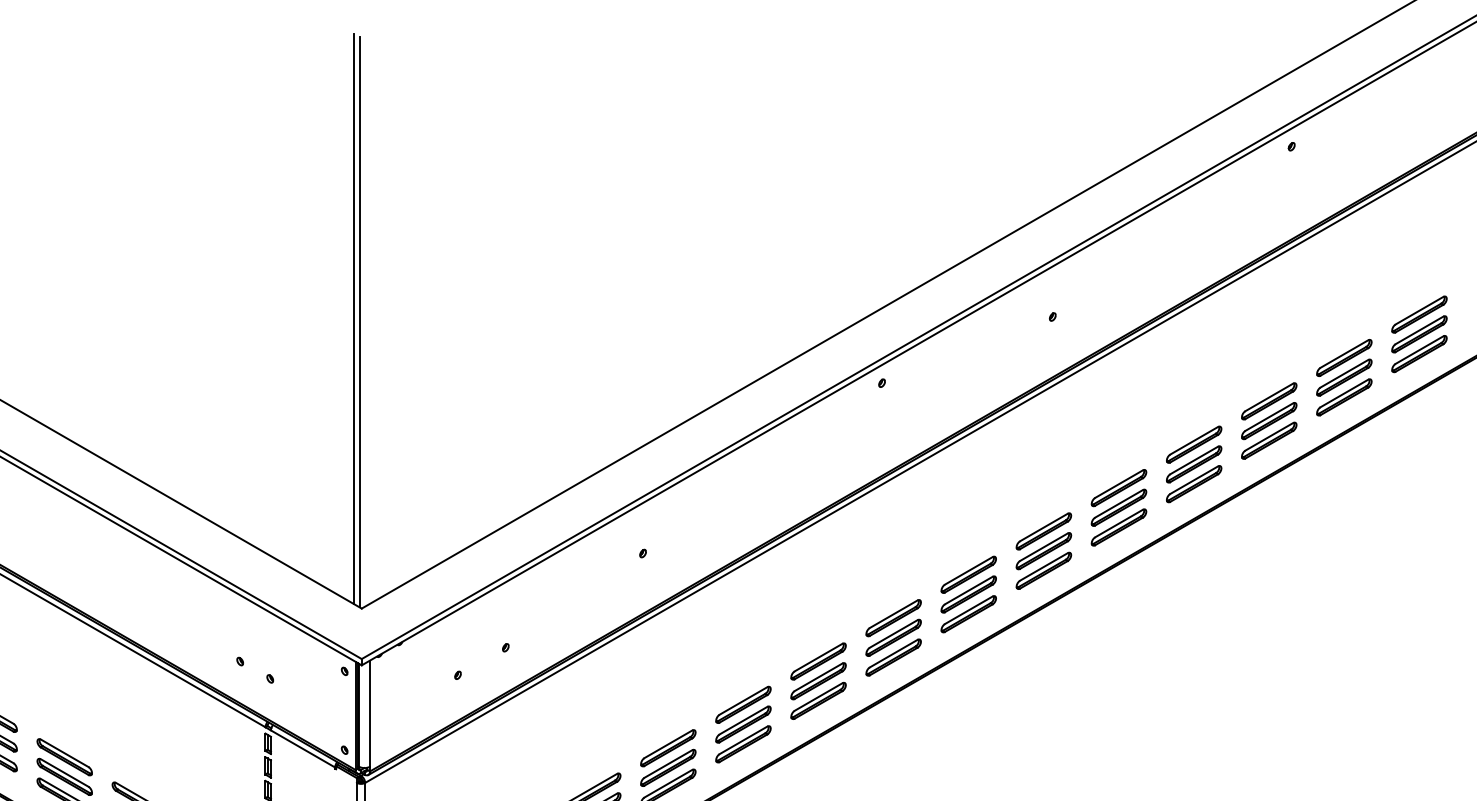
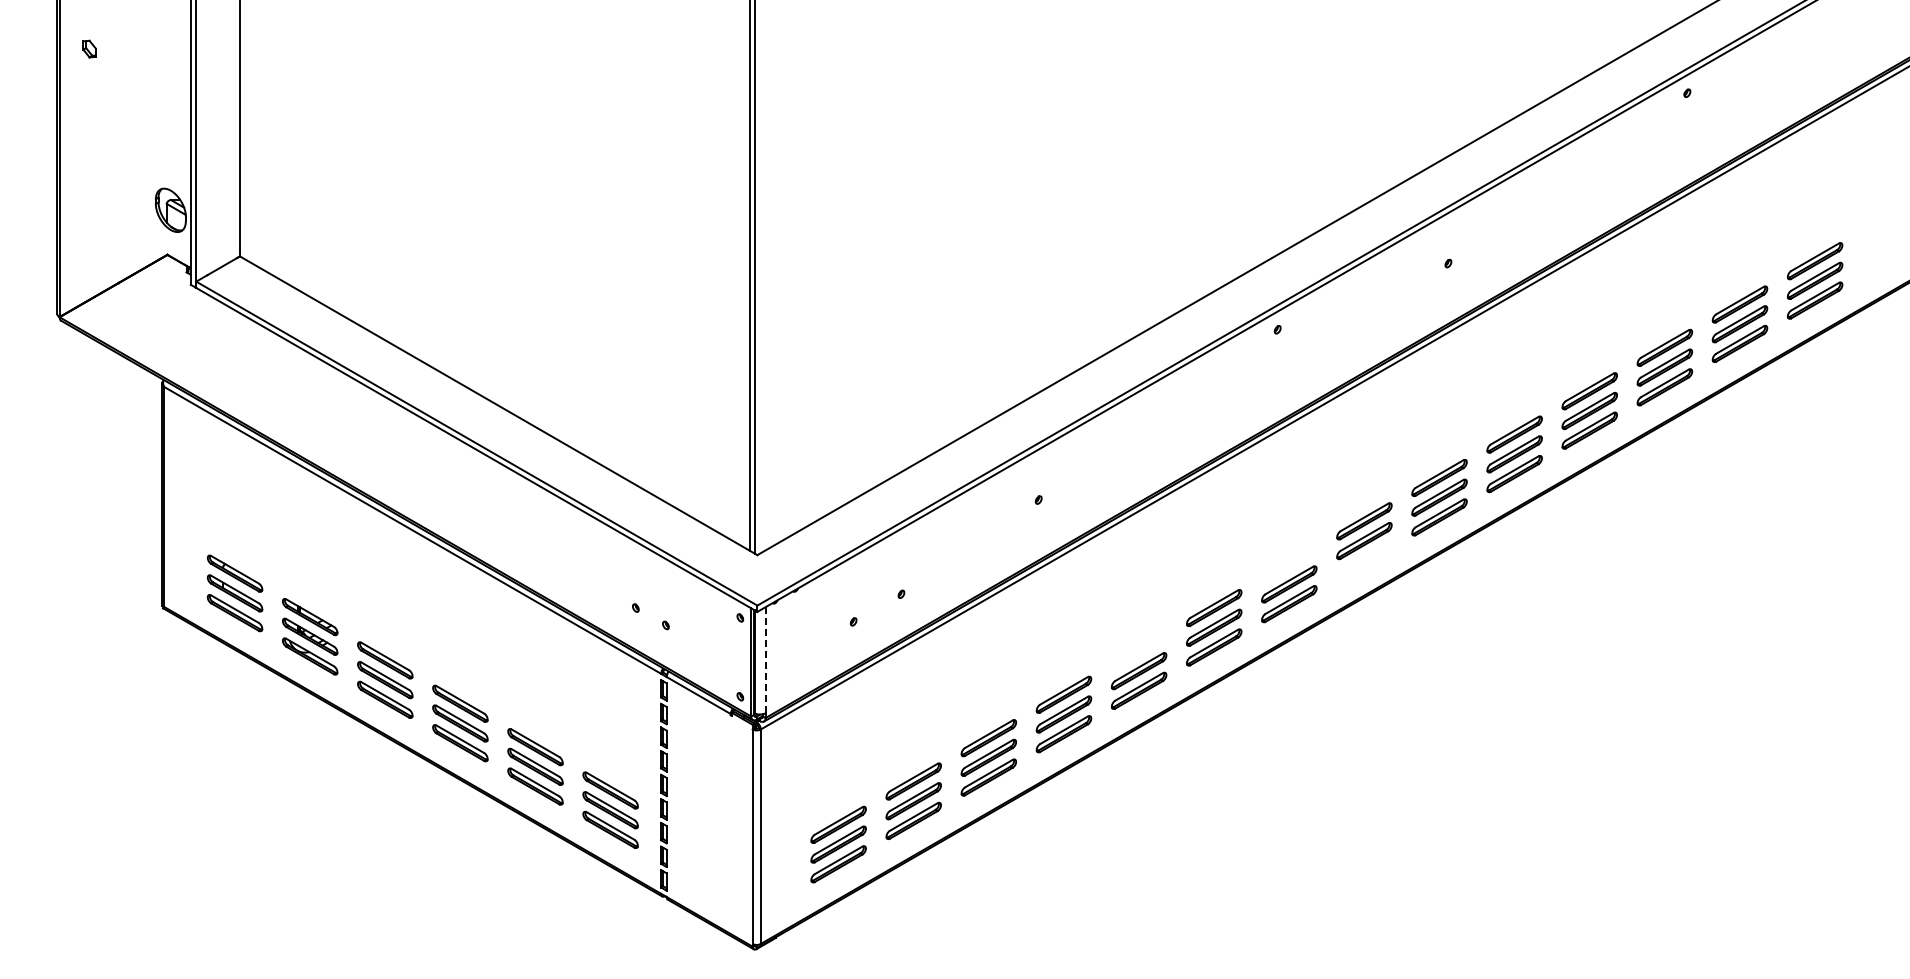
part: (968, 613) -> (1364, 560), removed
part: (893, 617) -> (1289, 564), removed
part: (742, 704) -> (1138, 651), removed
line: (369, 713) -> (765, 660), solid -> dashed

